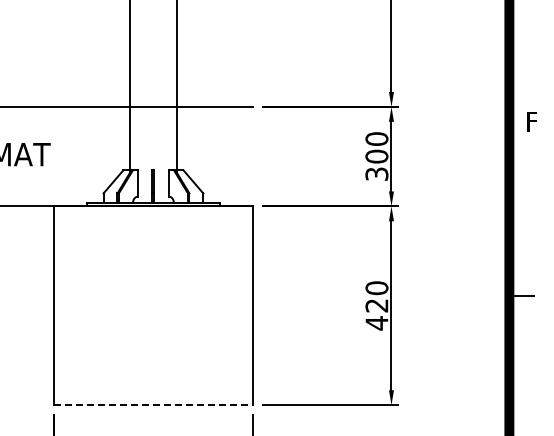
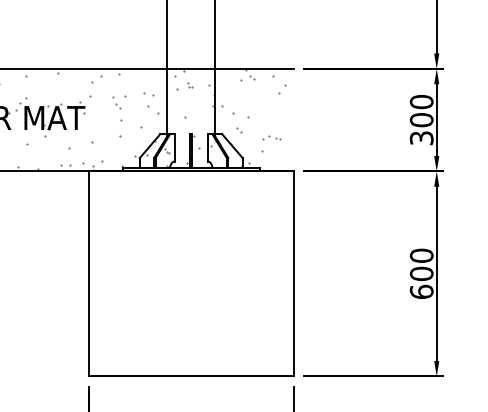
hatch: (124, 156) -> (161, 119), added
text: (376, 314) -> (421, 282), 420 -> 600
line: (153, 405) -> (191, 376), dashed -> solid

